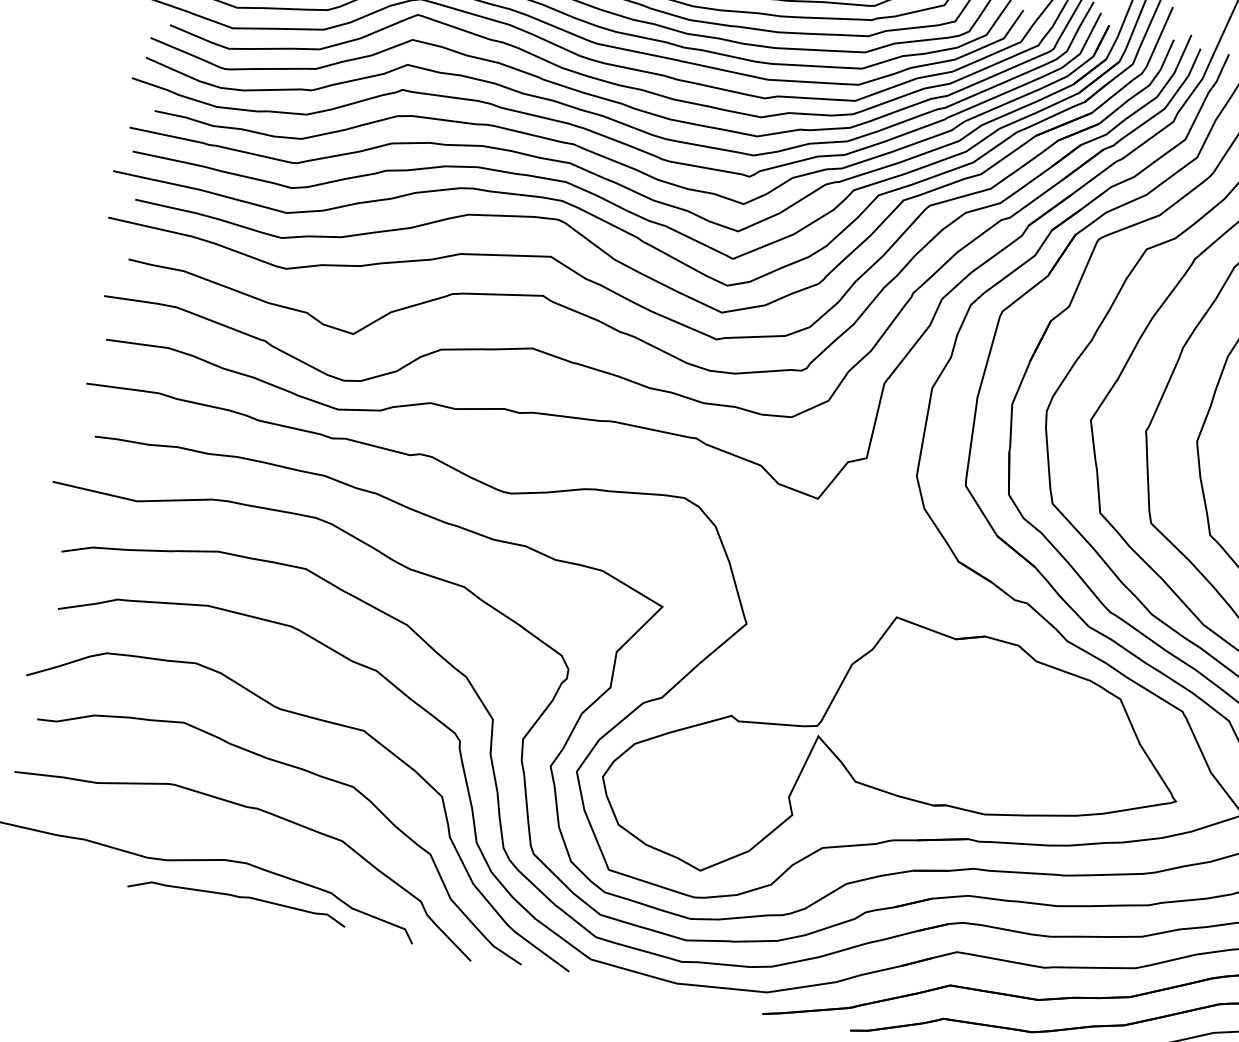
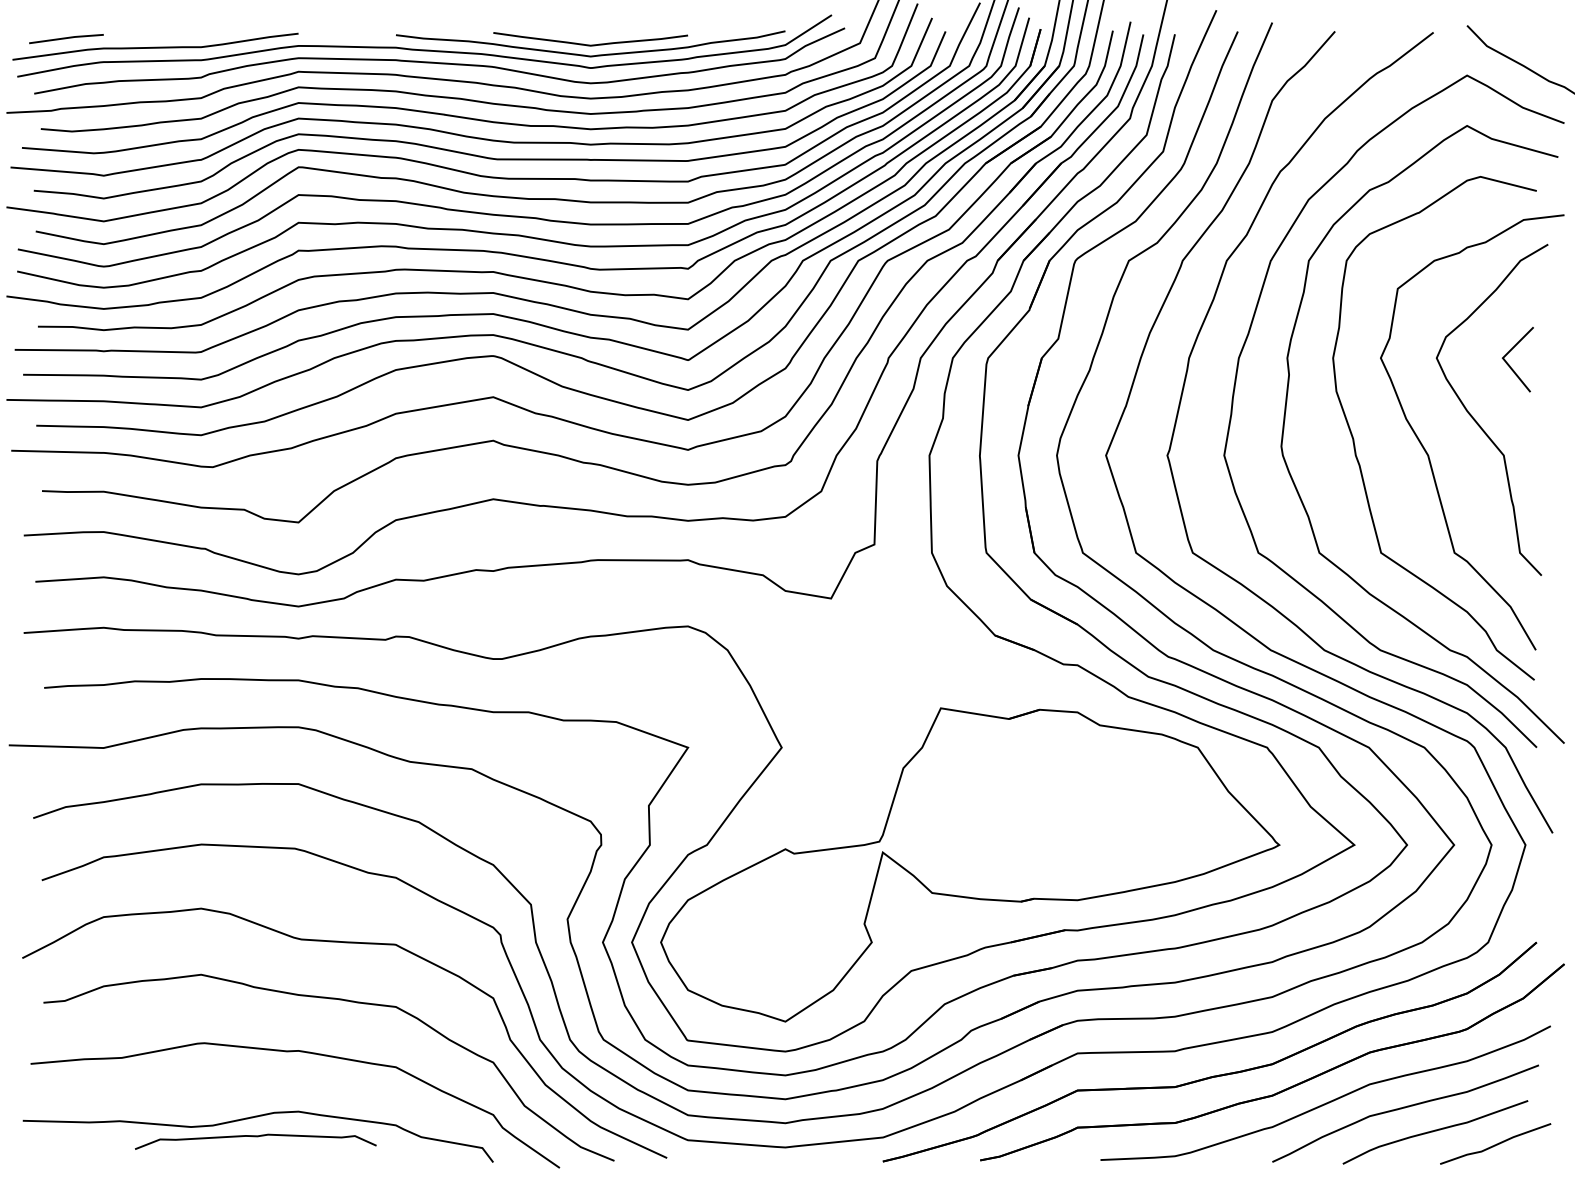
curve: (237, 897) -> (255, 1137), moved

